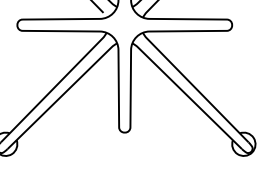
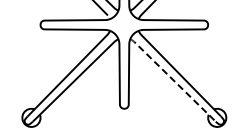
line: (183, 92) -> (170, 77), solid -> dashed

